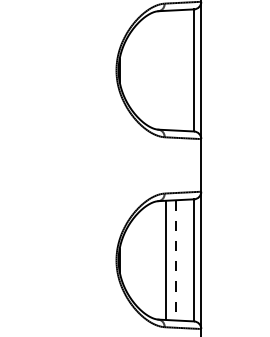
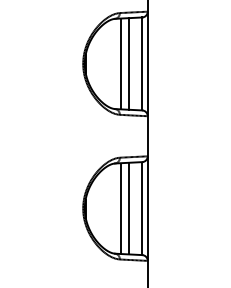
line: (166, 69) -> (121, 63), added
line: (175, 69) -> (128, 63), added
line: (175, 260) -> (128, 208), dashed -> solid

